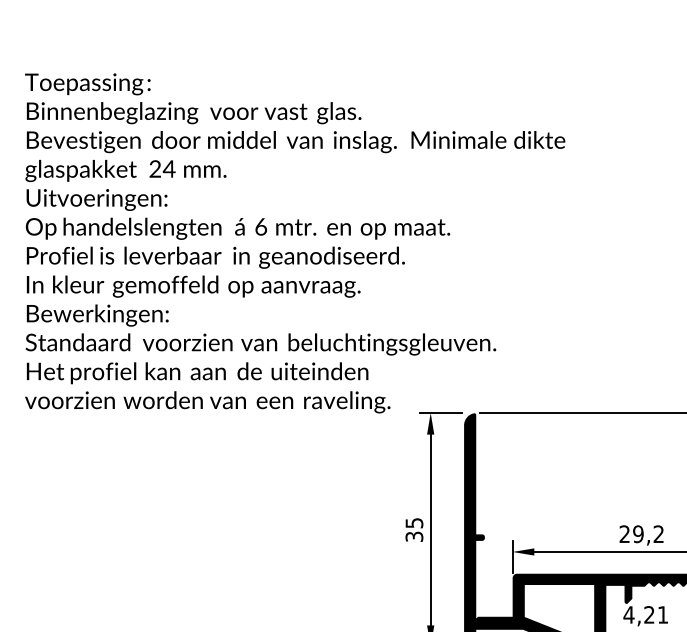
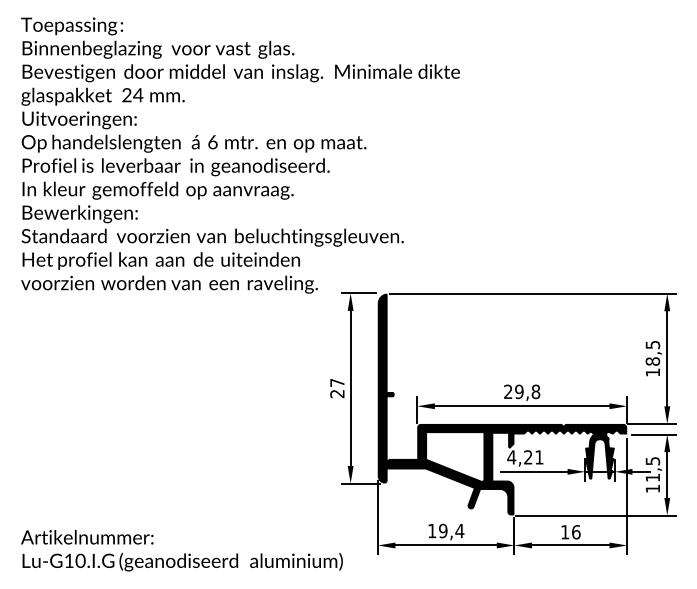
text: (414, 530) -> (337, 388), 35 -> 27
text: (658, 533) -> (535, 391), 29,2 -> 29,8

